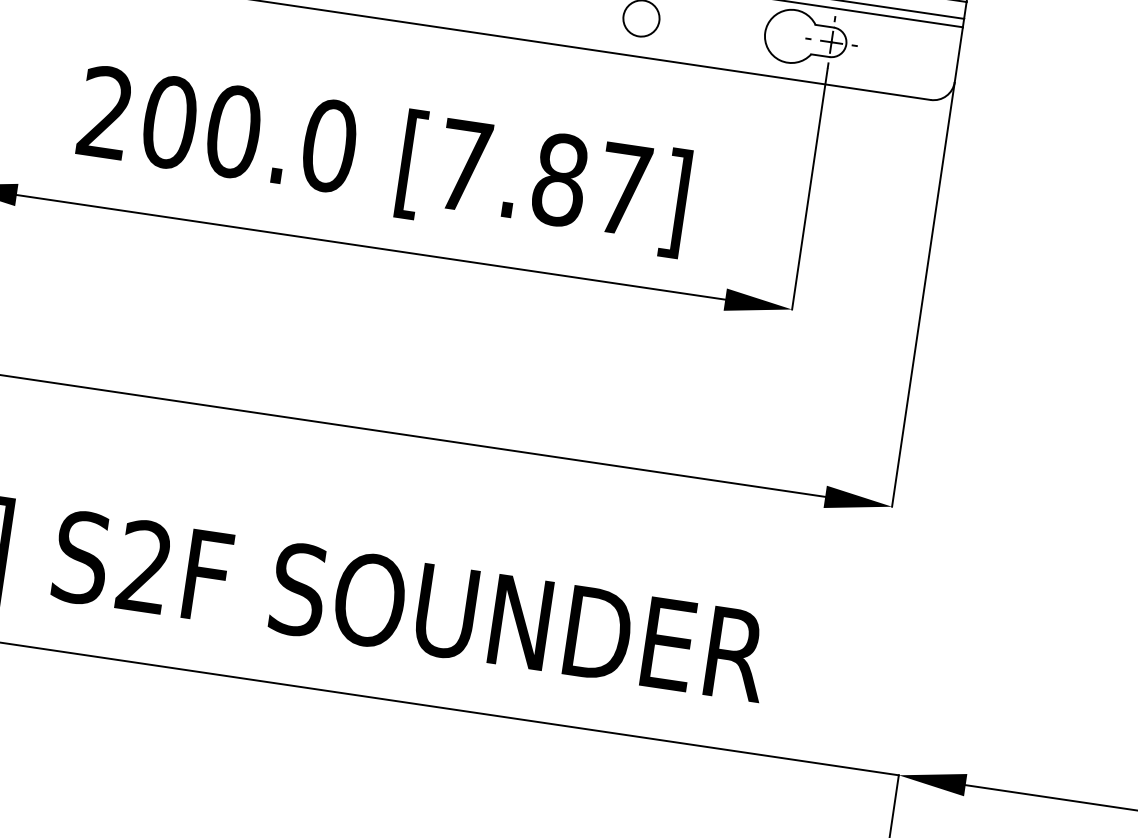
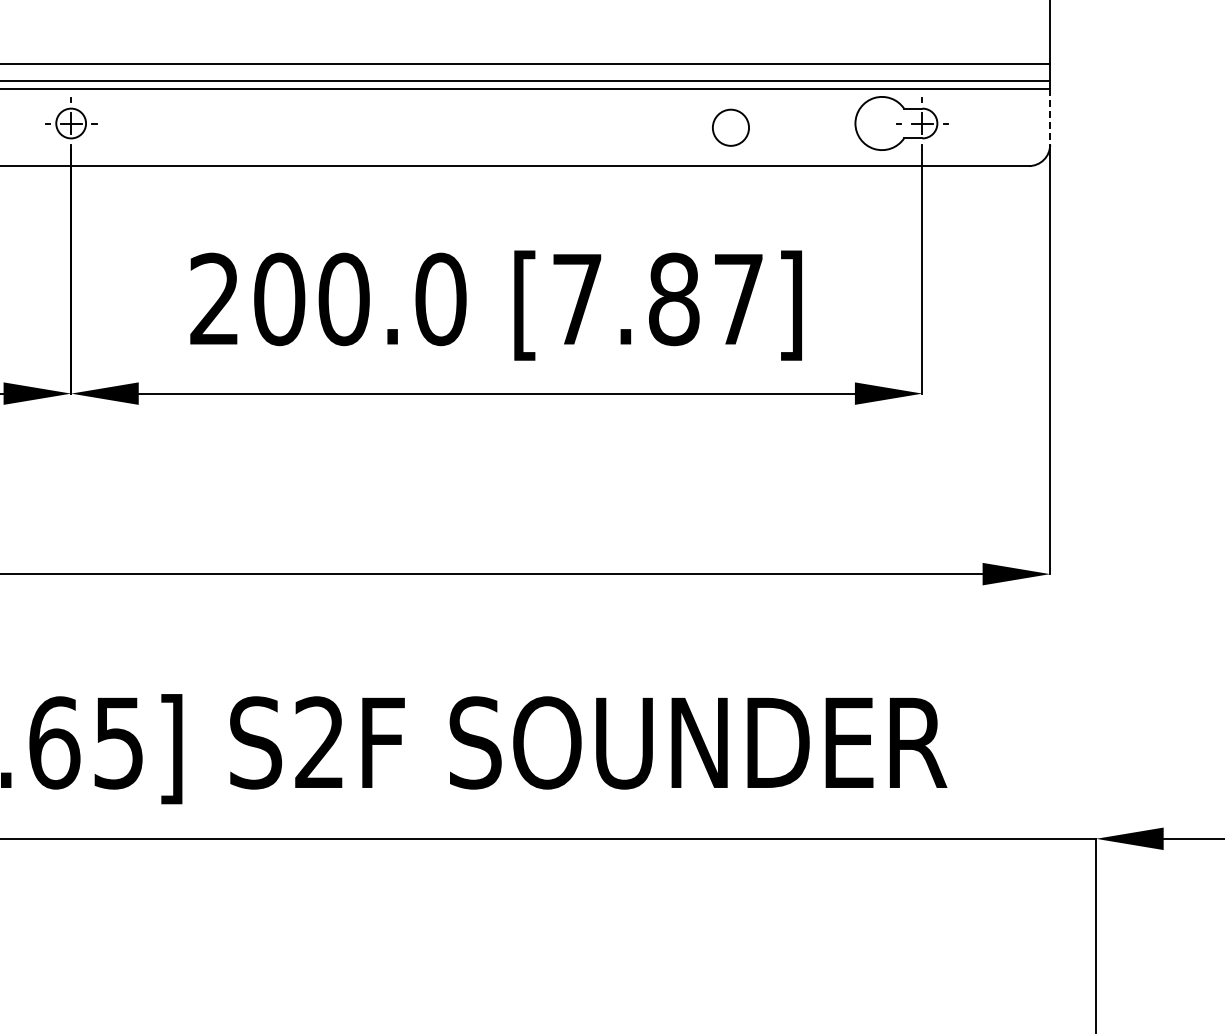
line: (959, 55) -> (1050, 117), solid -> dashed

